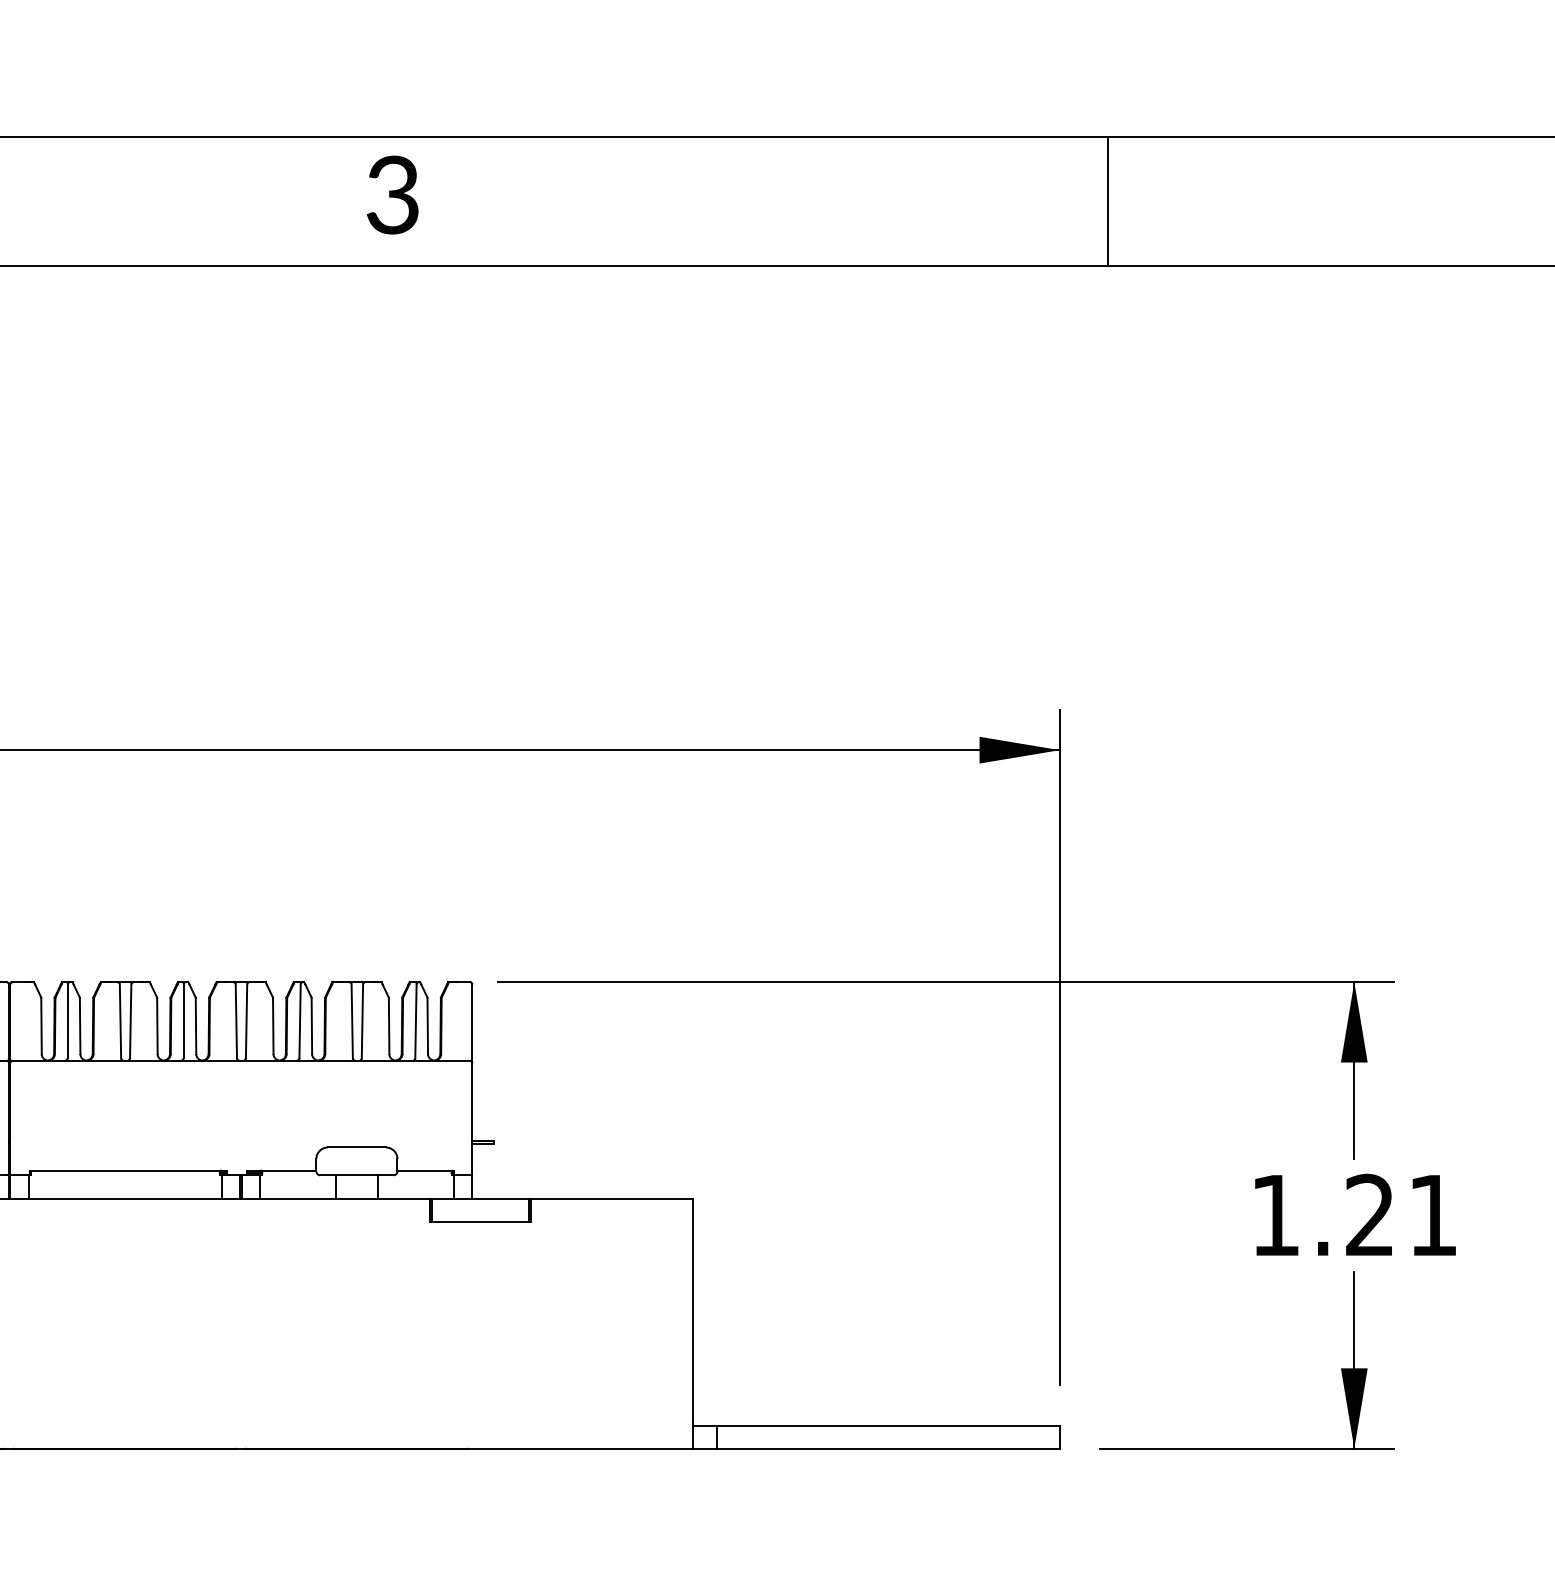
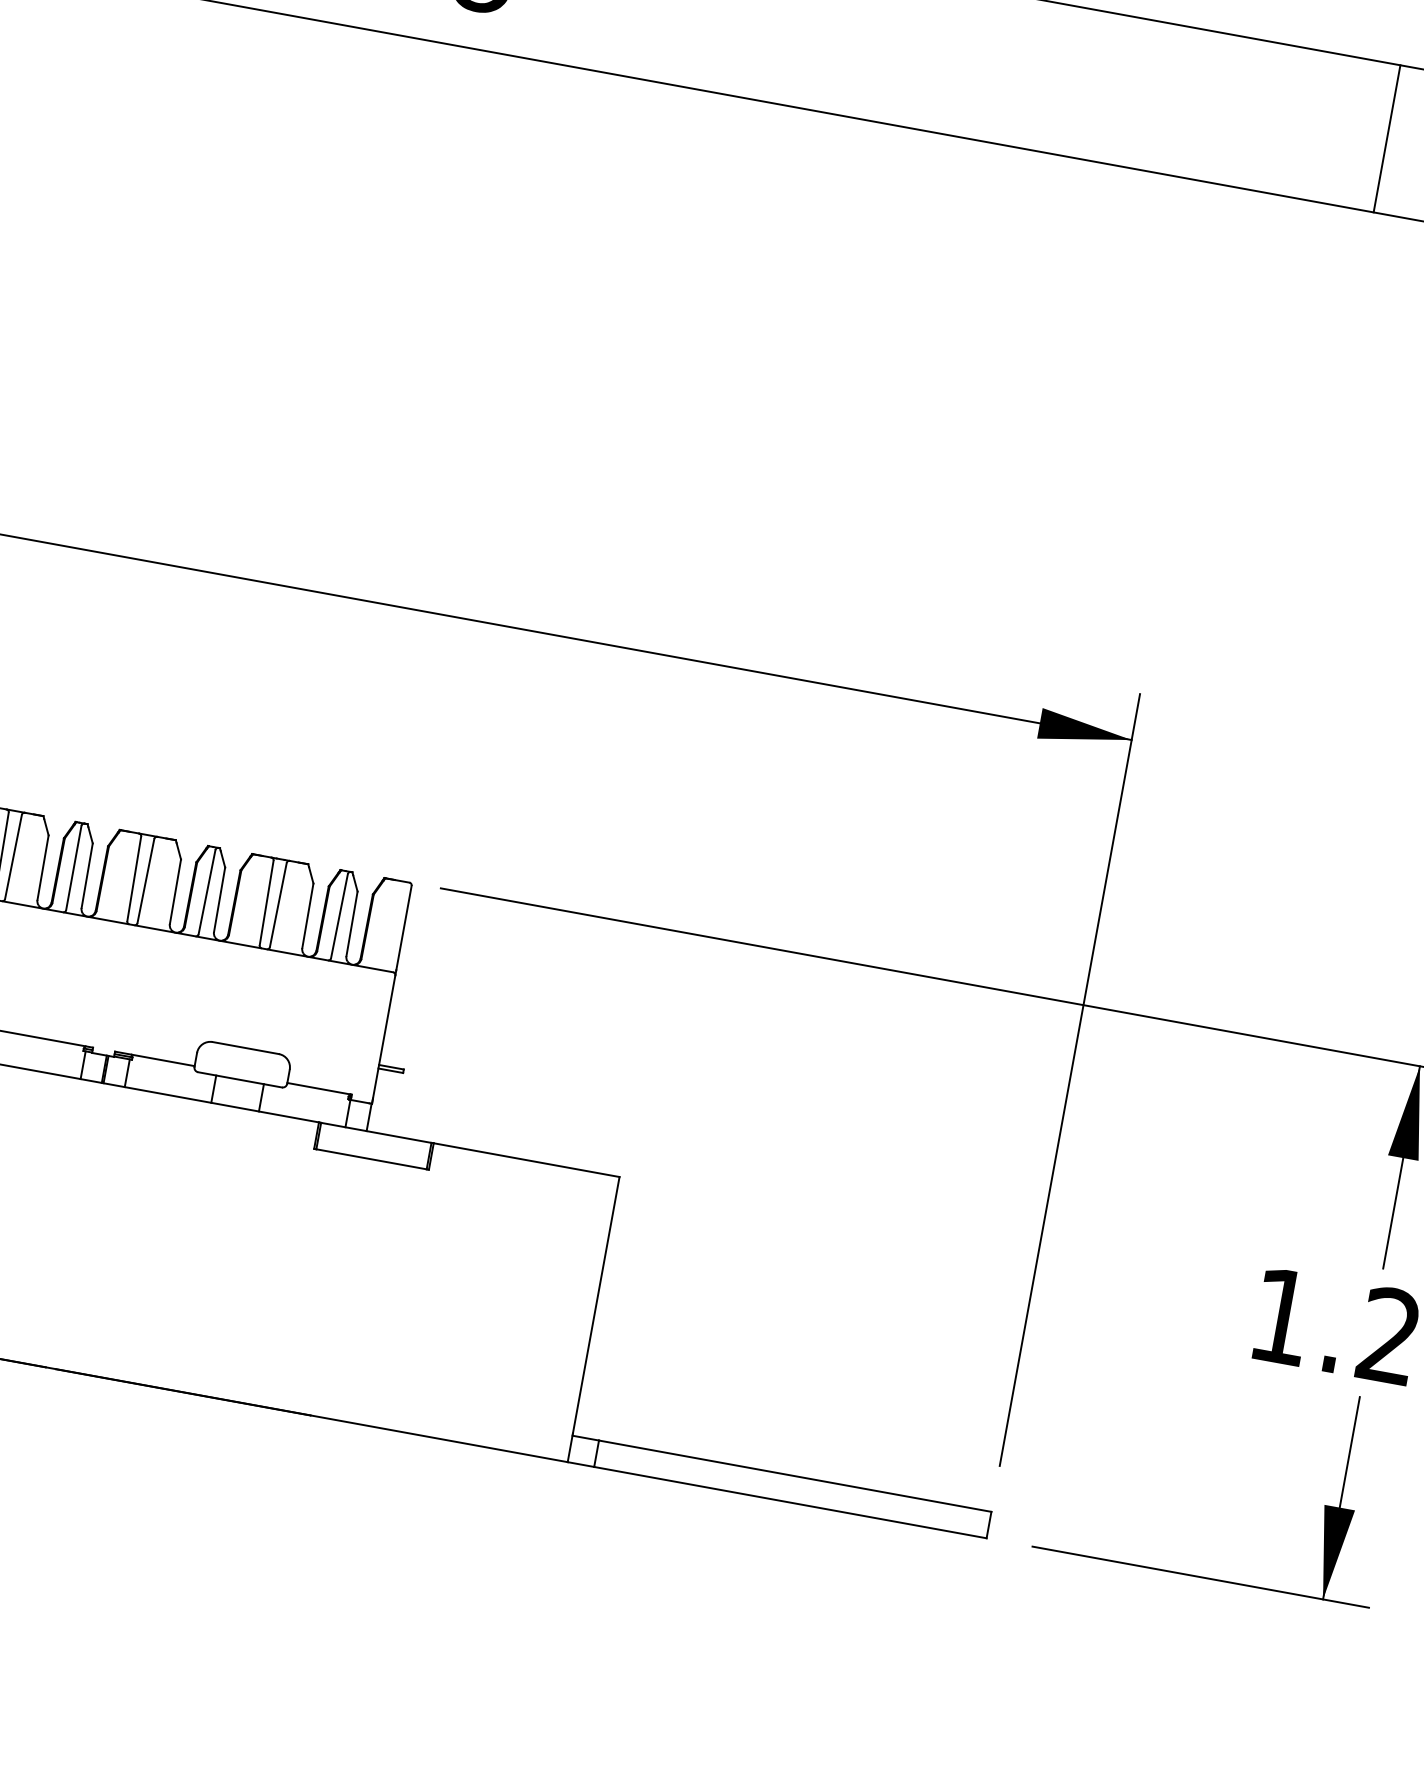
line: (1107, 201) -> (1386, 138), moved

